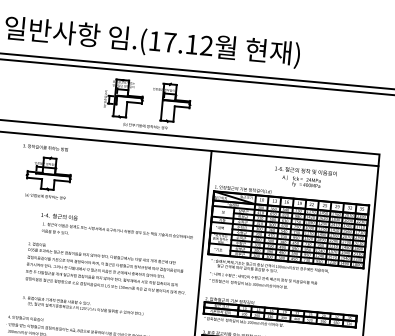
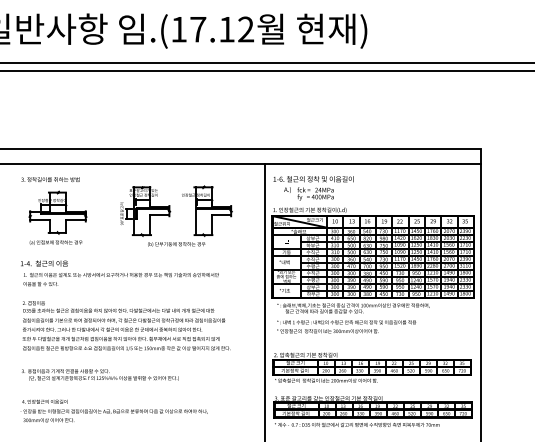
part: (147, 104) -> (176, 215), moved
text: (305, 178) -> (313, 188), moved
text: (116, 229) -> (119, 273), moved
text: (106, 268) -> (126, 325), moved
text: (83, 305) -> (100, 374), moved

